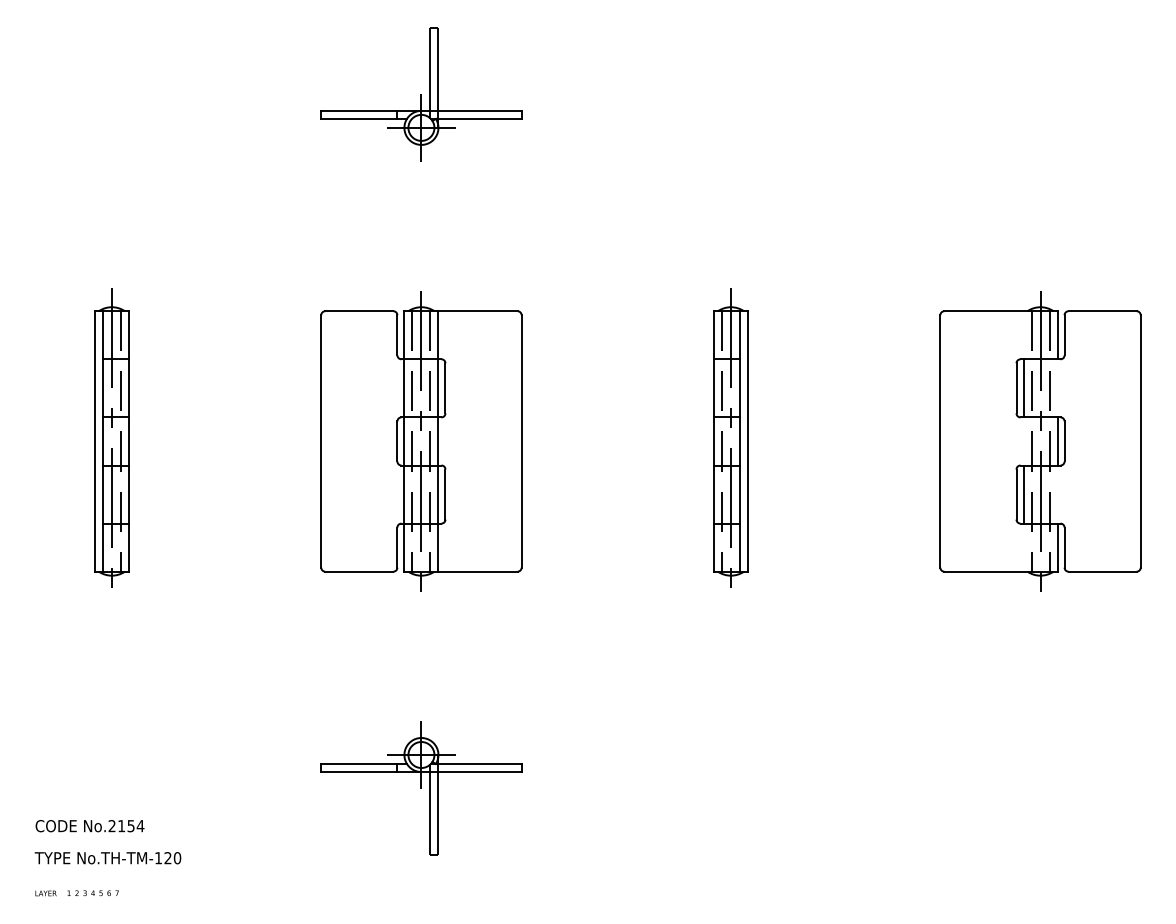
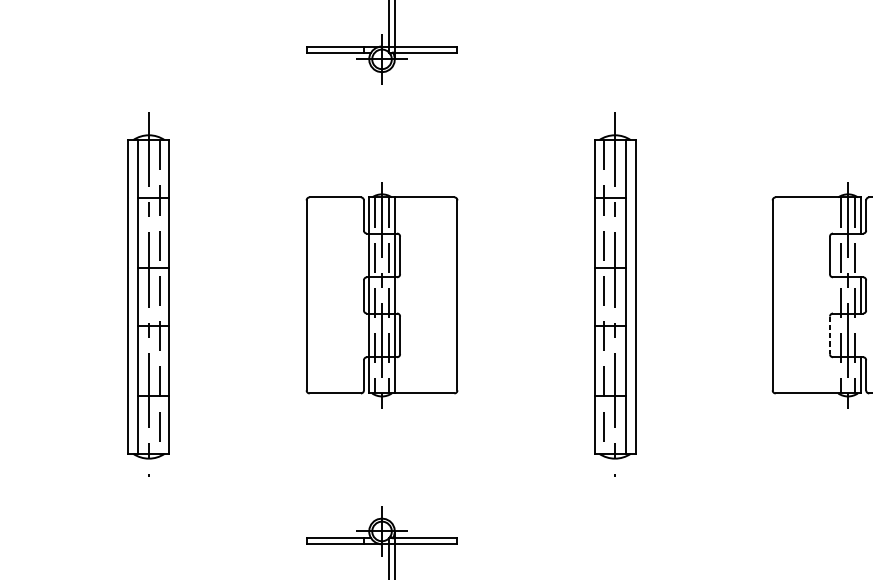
line: (1023, 388) -> (835, 255), removed
part: (111, 437) -> (148, 292), size x1.6
part: (730, 437) -> (614, 292), size x1.6
line: (1023, 494) -> (835, 335), removed
line: (1016, 495) -> (829, 336), solid -> dashed

